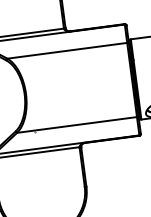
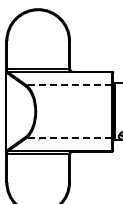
line: (67, 51) -> (69, 85), solid -> dashed
line: (77, 125) -> (69, 138), solid -> dashed

